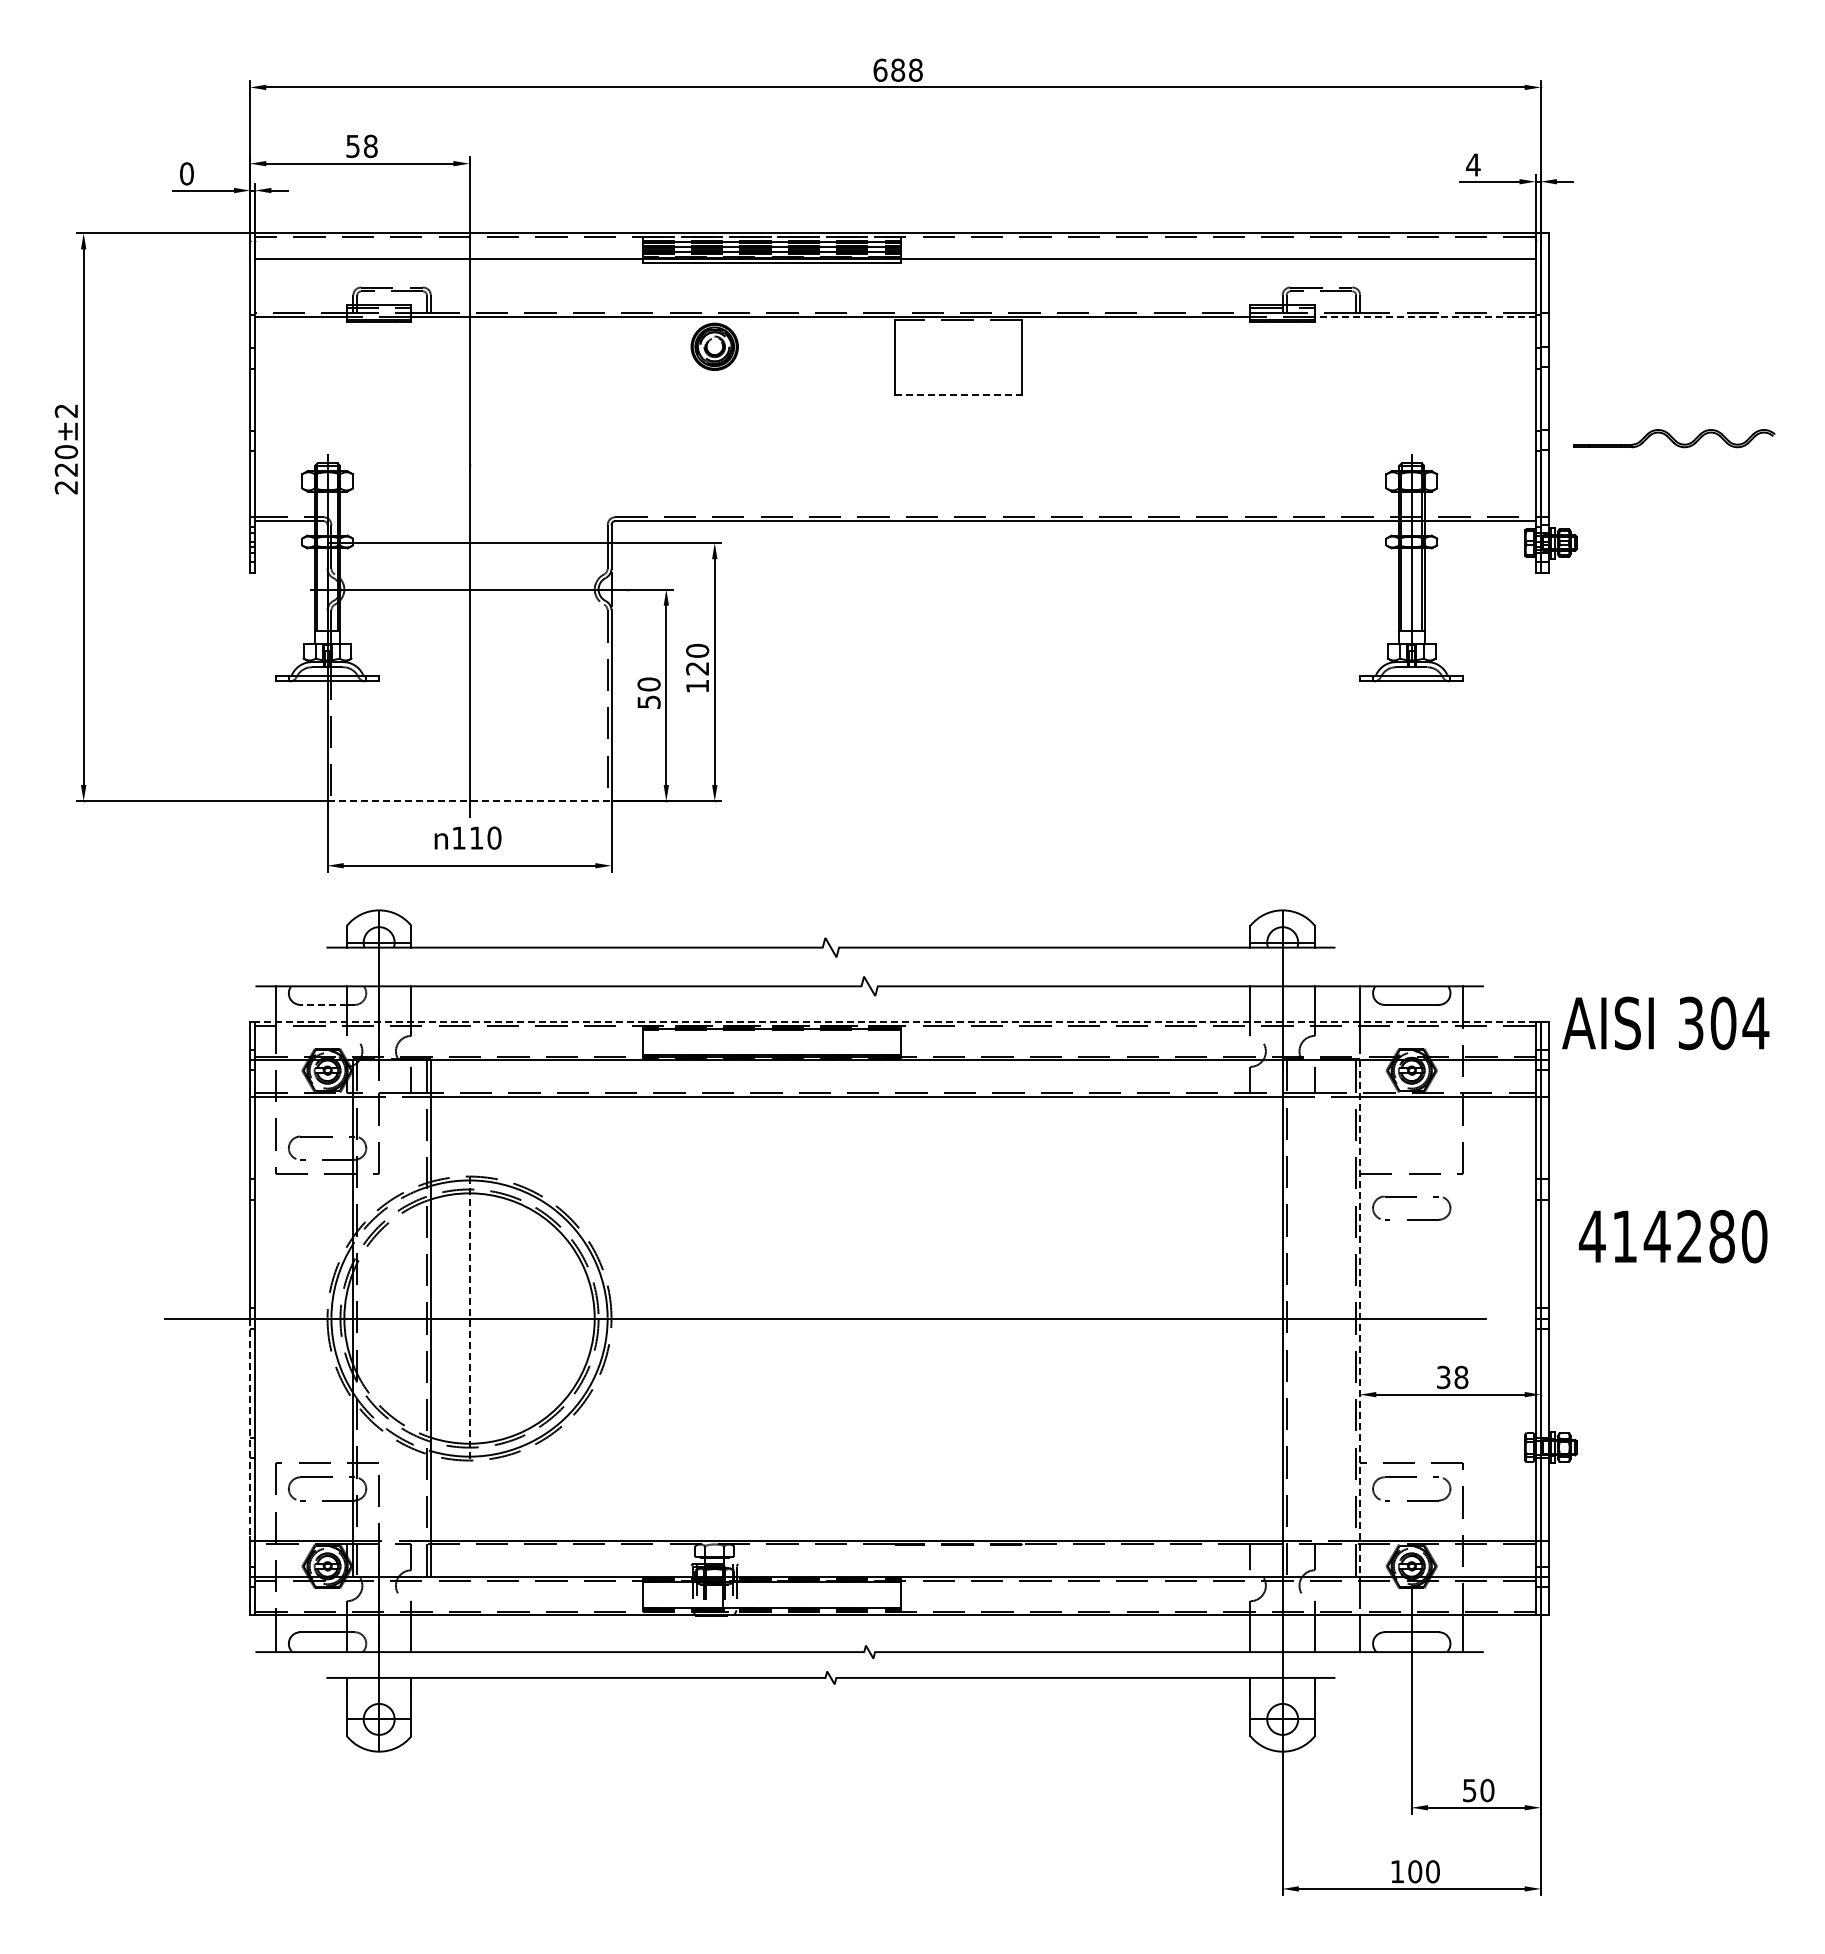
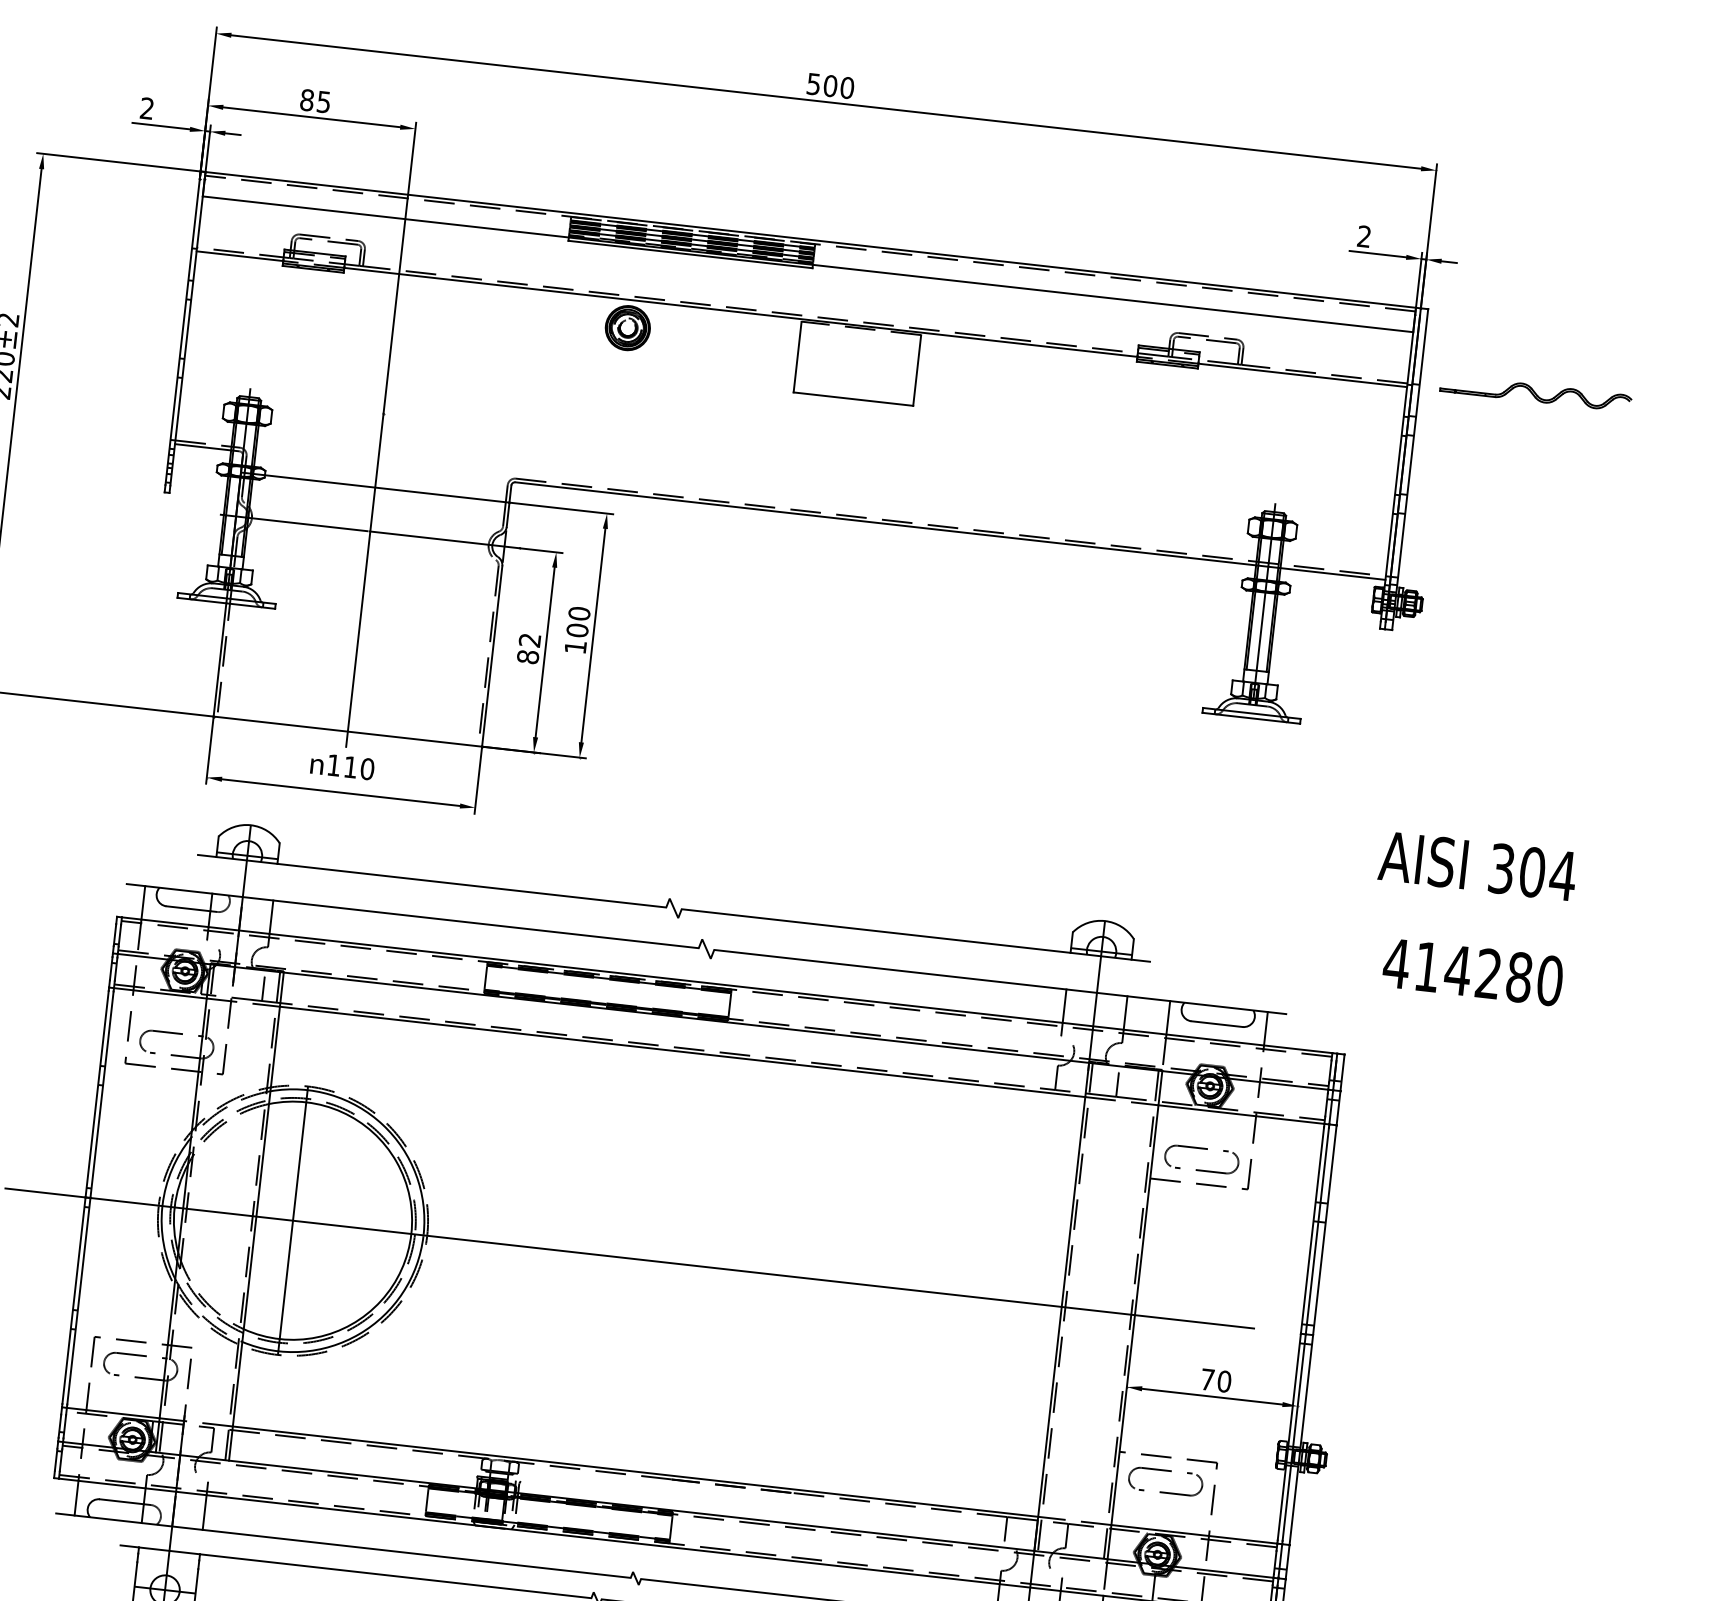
text: (897, 69) -> (830, 85), 688 -> 500
text: (361, 146) -> (315, 101), 58 -> 85
text: (1473, 164) -> (1364, 236), 4 -> 2
text: (186, 173) -> (146, 108), 0 -> 2
line: (1424, 317) -> (1301, 375), dashed -> solid
line: (959, 394) -> (854, 399), dashed -> solid
part: (1674, 438) -> (1536, 393), moved
text: (697, 668) -> (577, 630), 120 -> 100
text: (648, 693) -> (528, 648), 50 -> 82
line: (469, 801) -> (347, 731), dashed -> solid
line: (323, 1004) -> (188, 908), dashed -> solid
line: (894, 1021) -> (726, 984), dashed -> solid
text: (1665, 1023) -> (1477, 866), moved
part: (1411, 1197) -> (1202, 1149), moved
text: (1672, 1236) -> (1472, 971), moved
line: (469, 1319) -> (292, 1221), dashed -> solid
line: (1360, 1319) -> (1135, 1316), dashed -> solid
text: (1452, 1377) -> (1216, 1380), 38 -> 70
line: (250, 1428) -> (74, 1301), dashed -> solid

